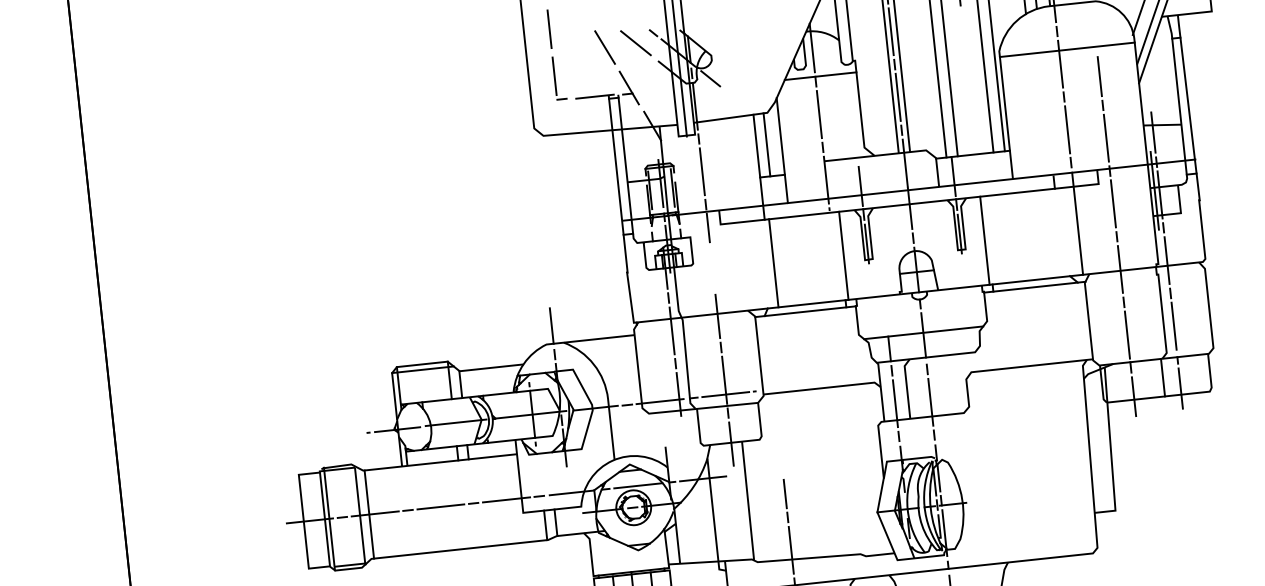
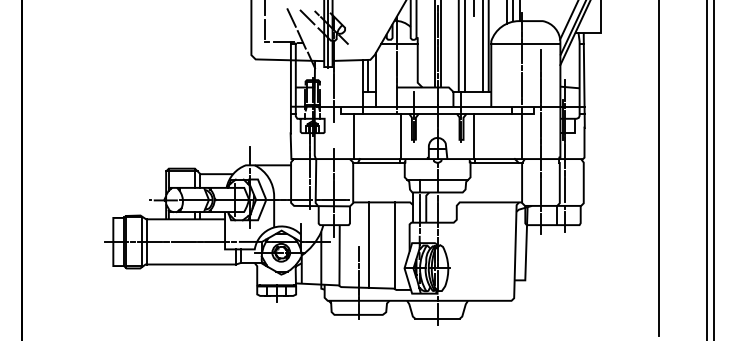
line: (773, 263) -> (353, 136), moved
line: (855, 469) -> (395, 245), added
line: (804, 473) -> (369, 244), added

